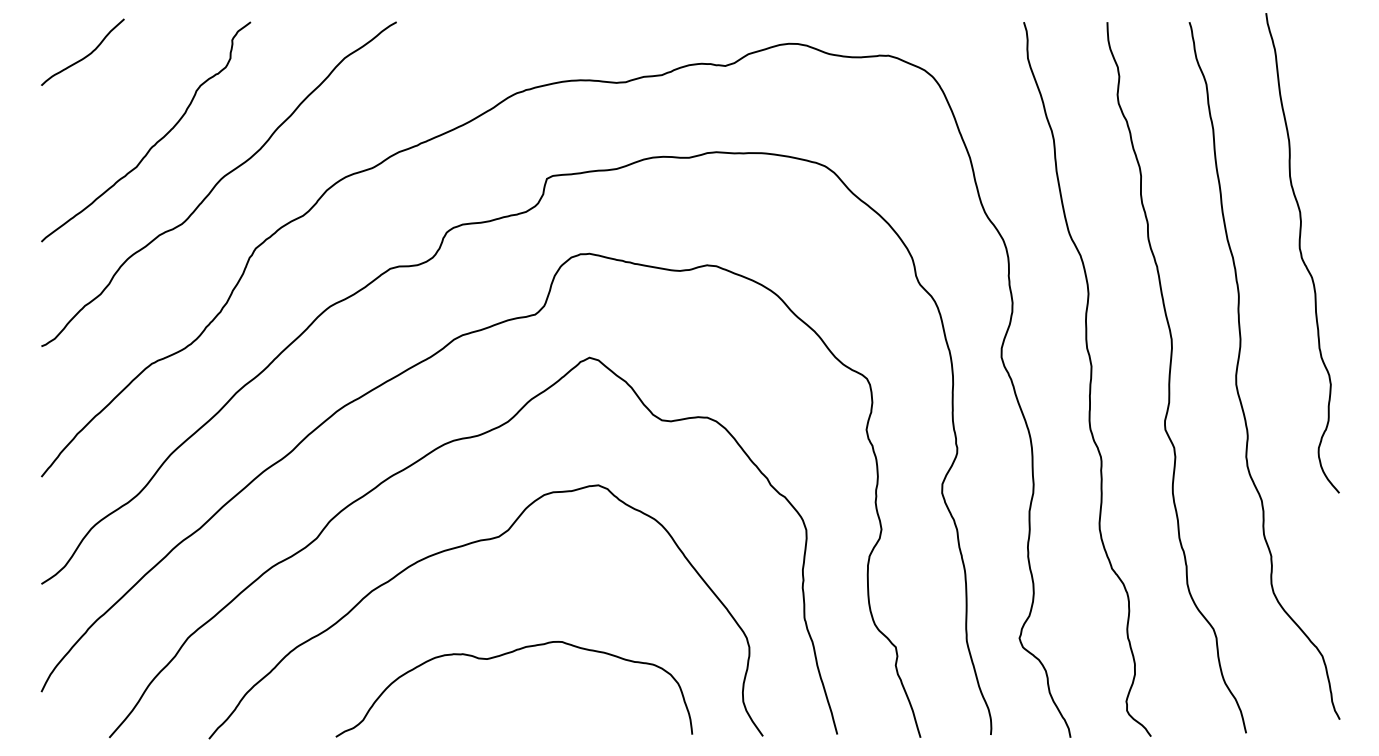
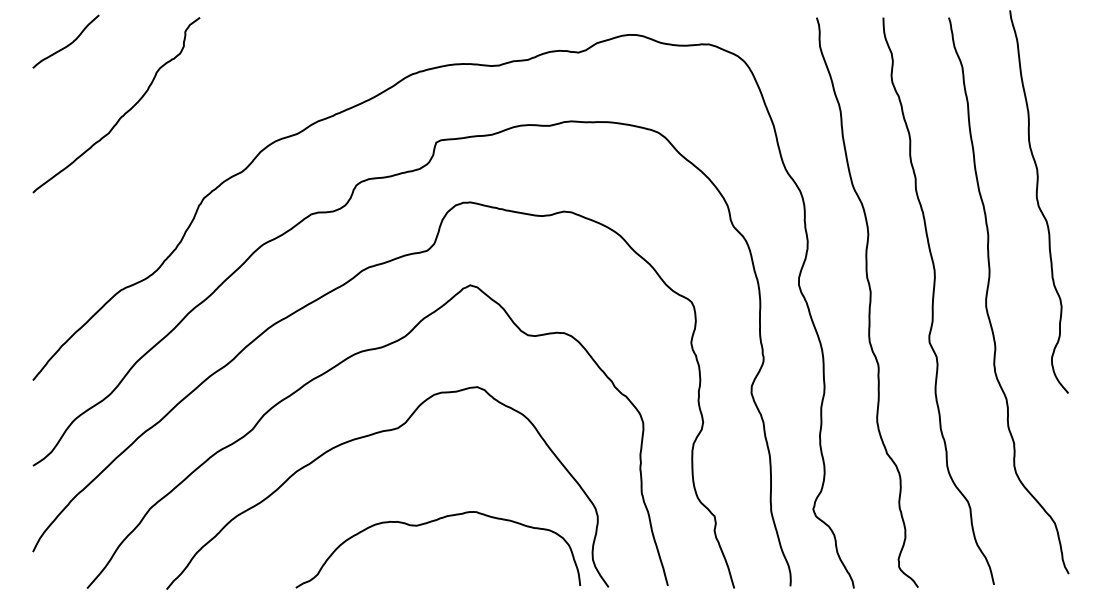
curve: (218, 183) -> (174, 146), removed
curve: (503, 656) -> (429, 523), moved

